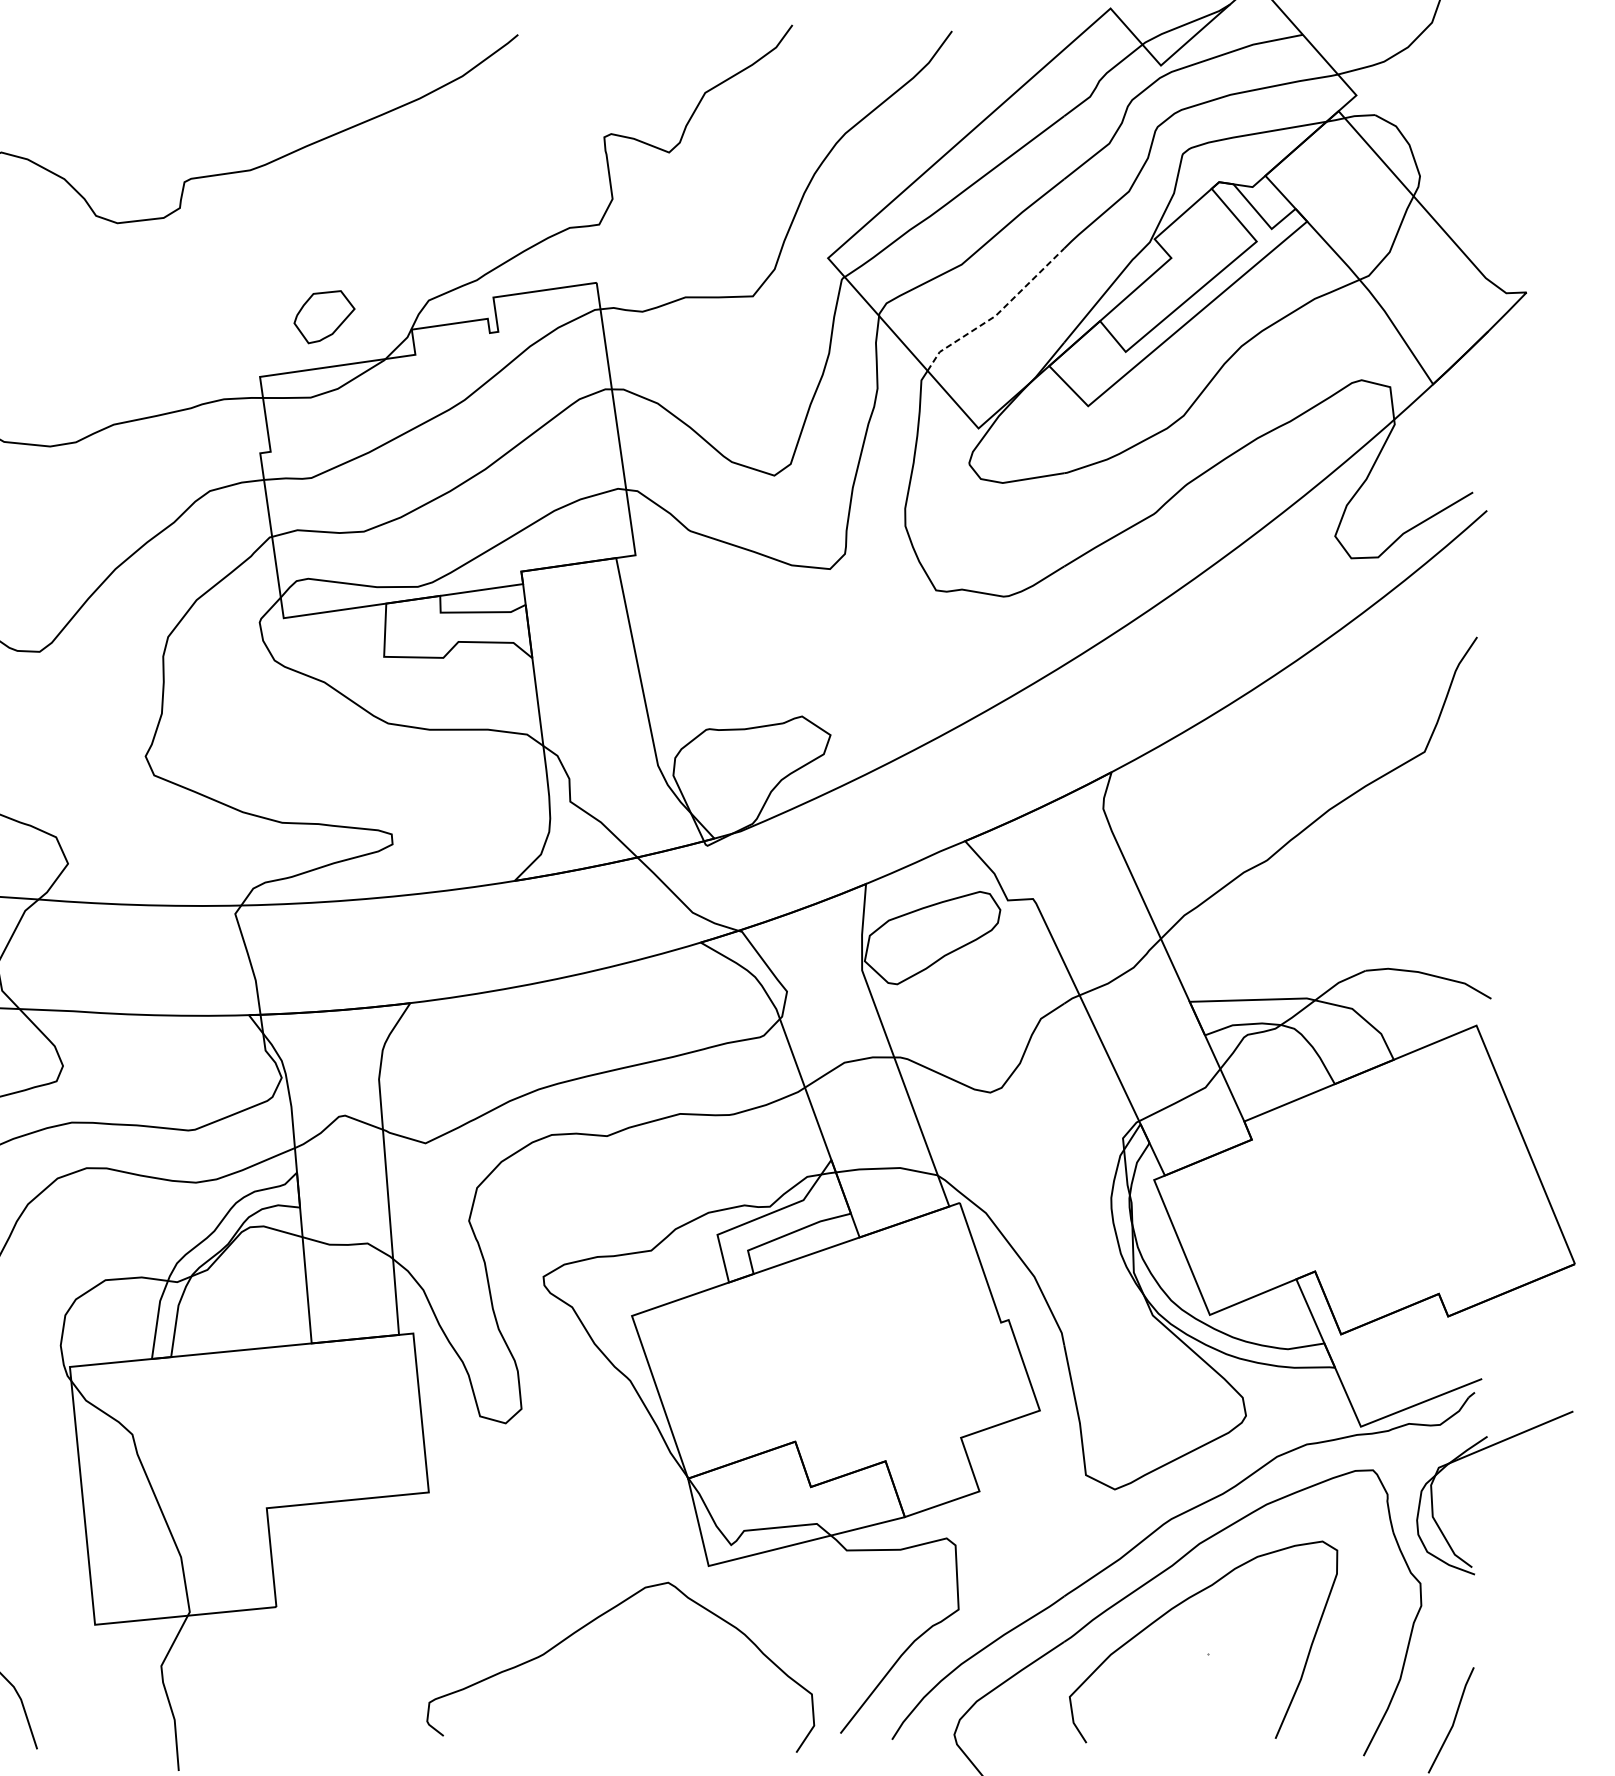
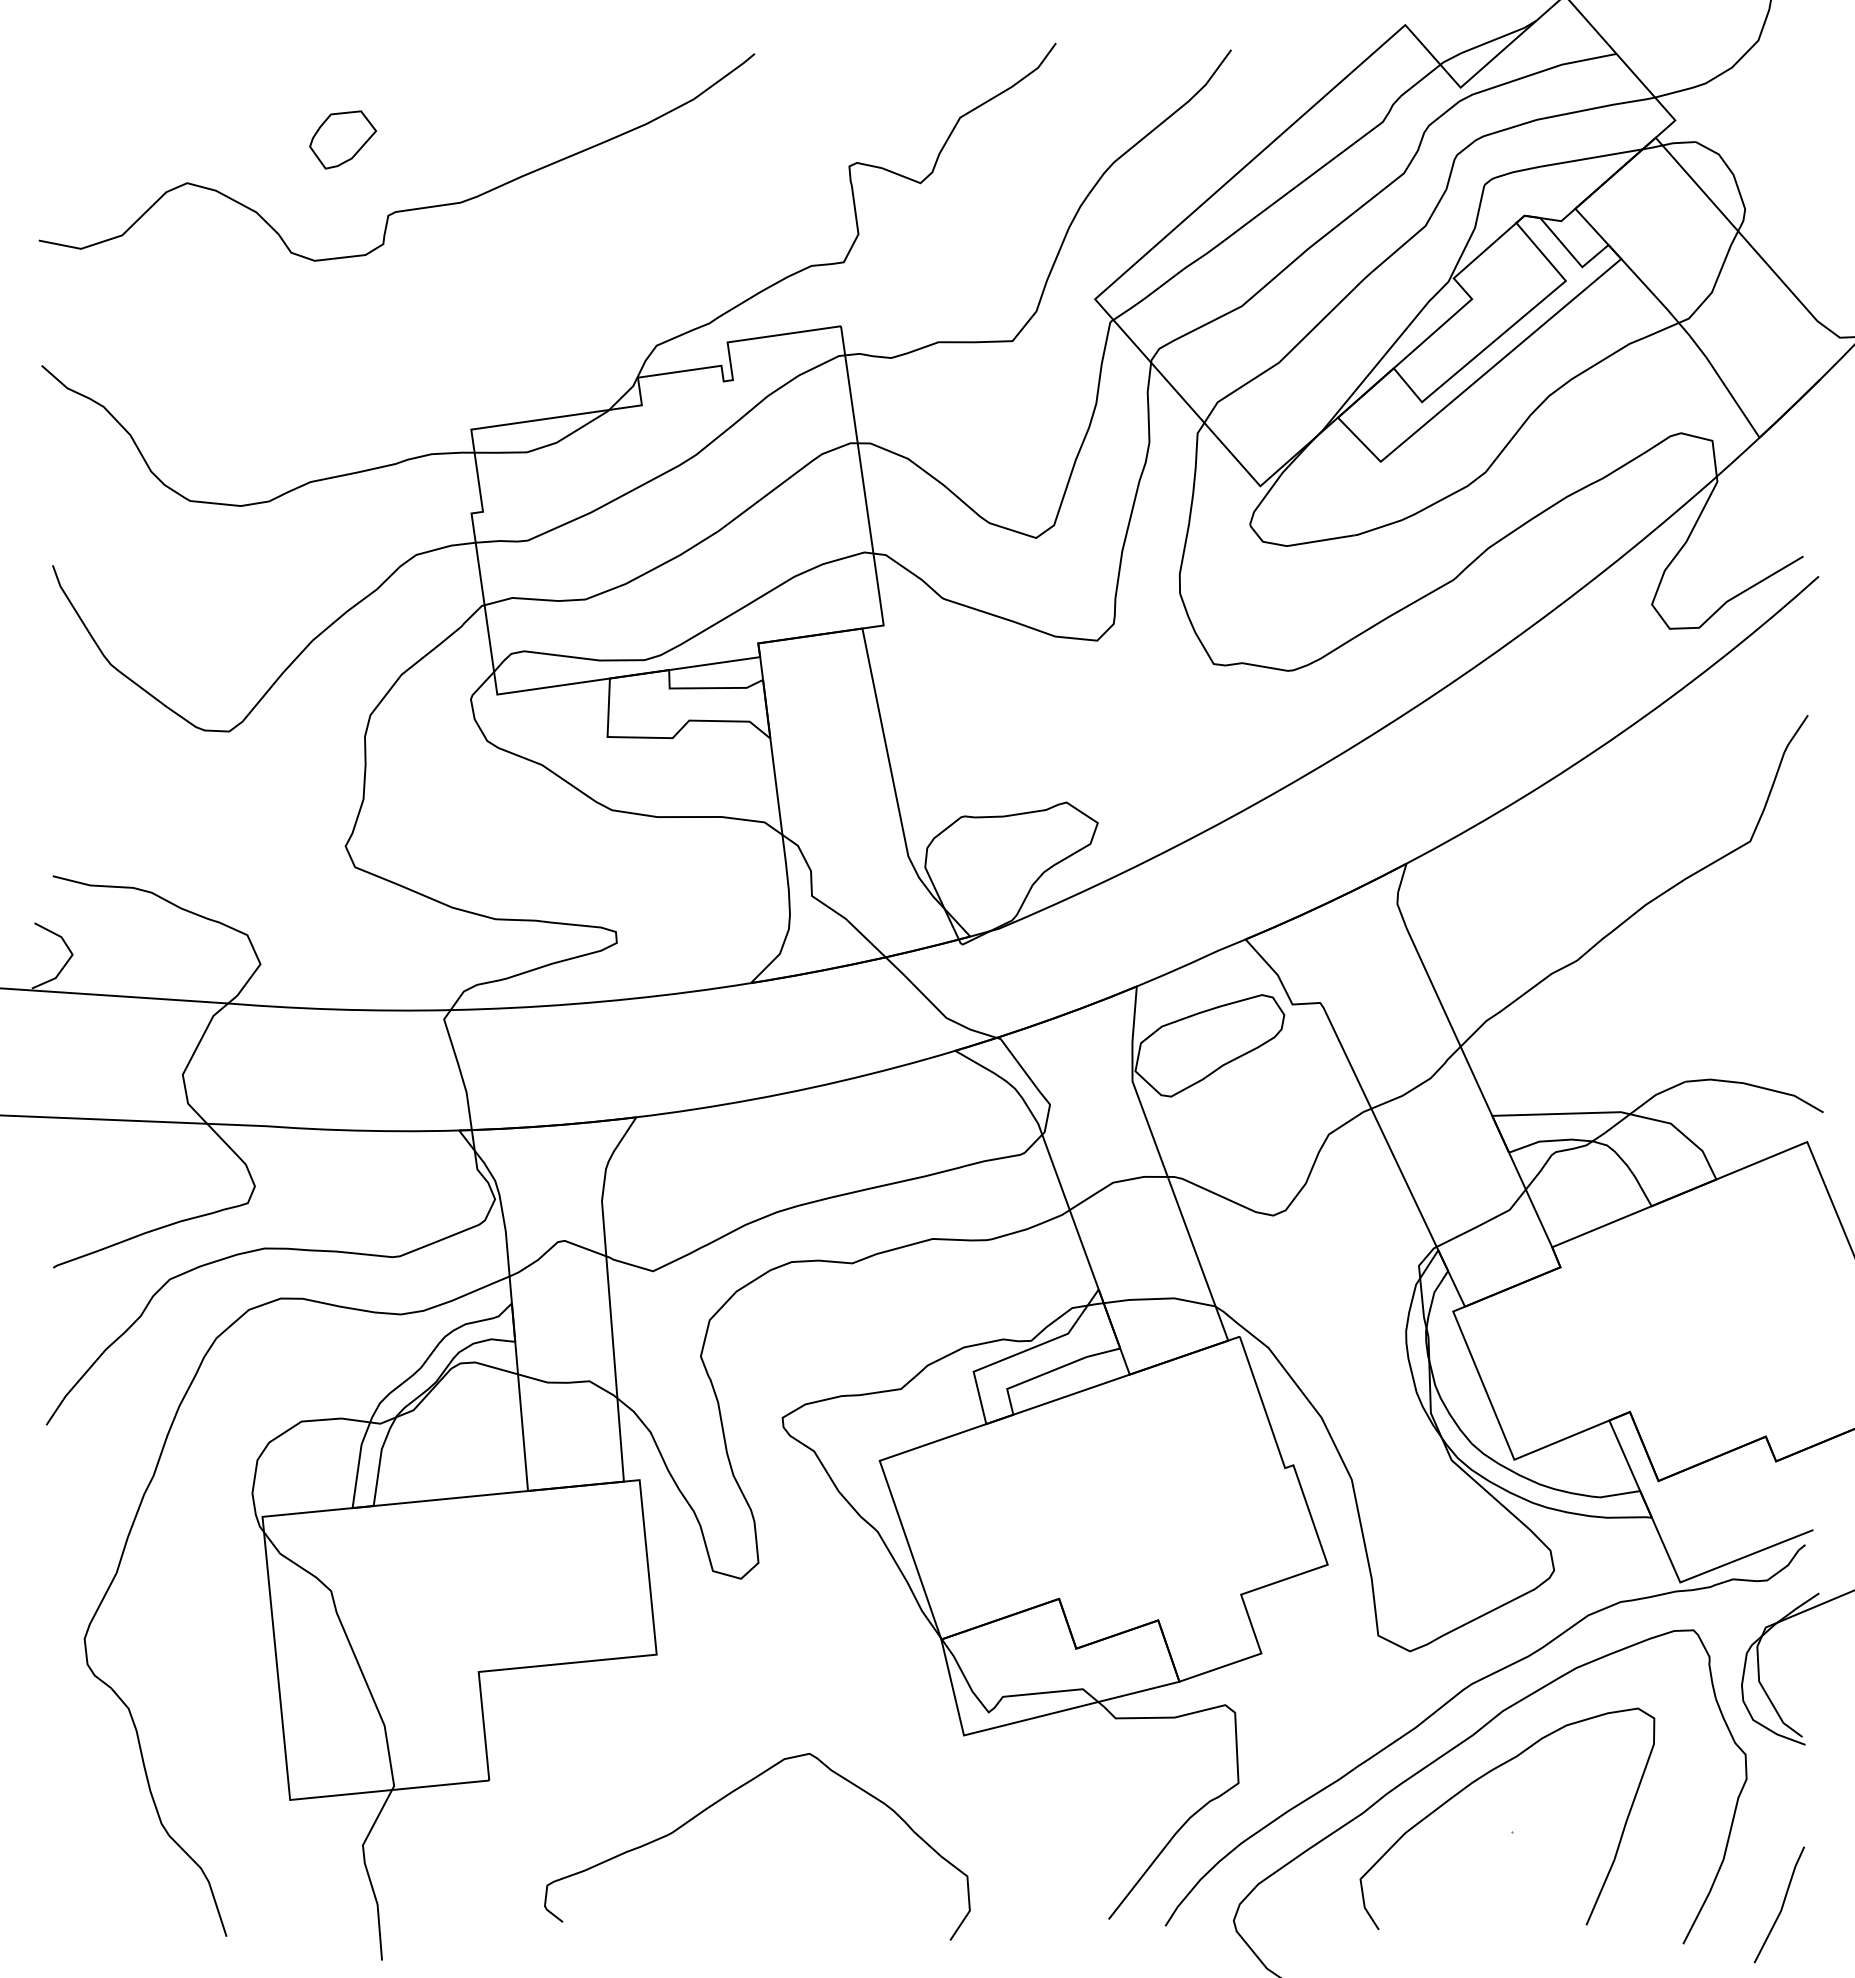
line: (997, 313) -> (1281, 360), dashed -> solid
part: (323, 316) -> (342, 139), moved
curve: (590, 1623) -> (724, 1798), moved

